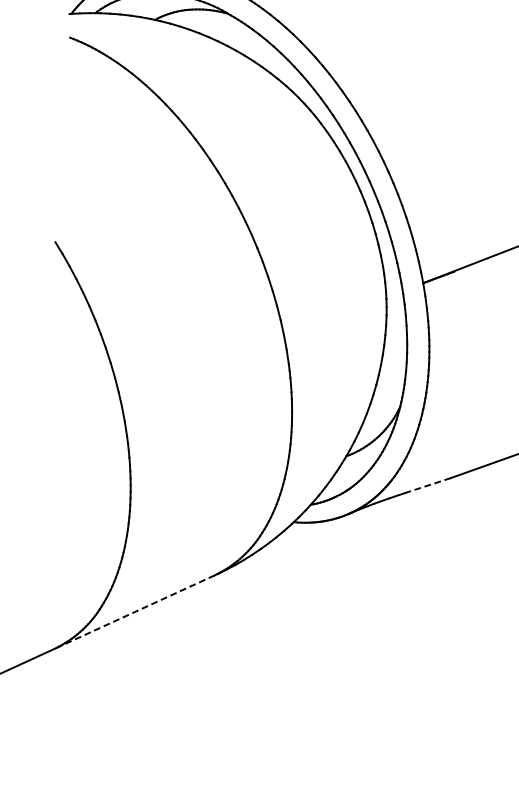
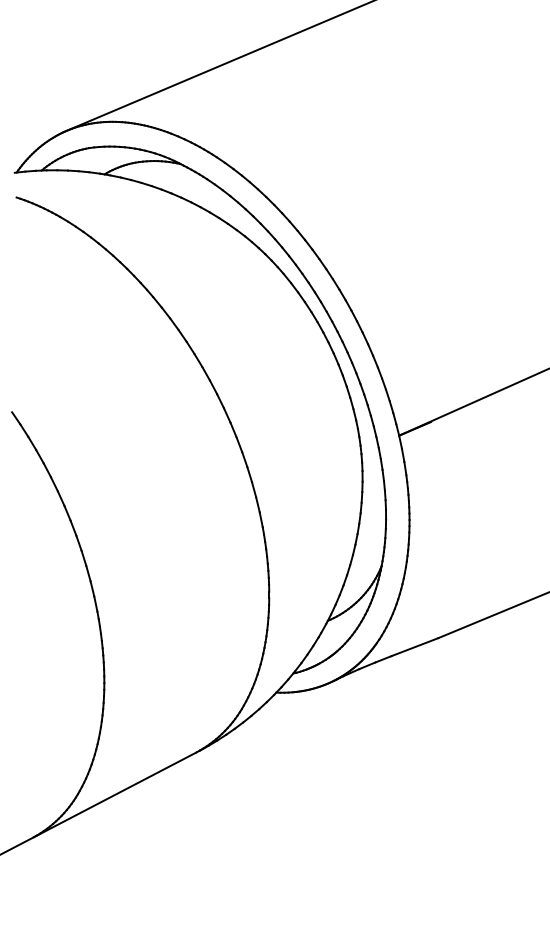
line: (427, 485) -> (414, 647), dashed -> solid
line: (135, 611) -> (115, 794), dashed -> solid

